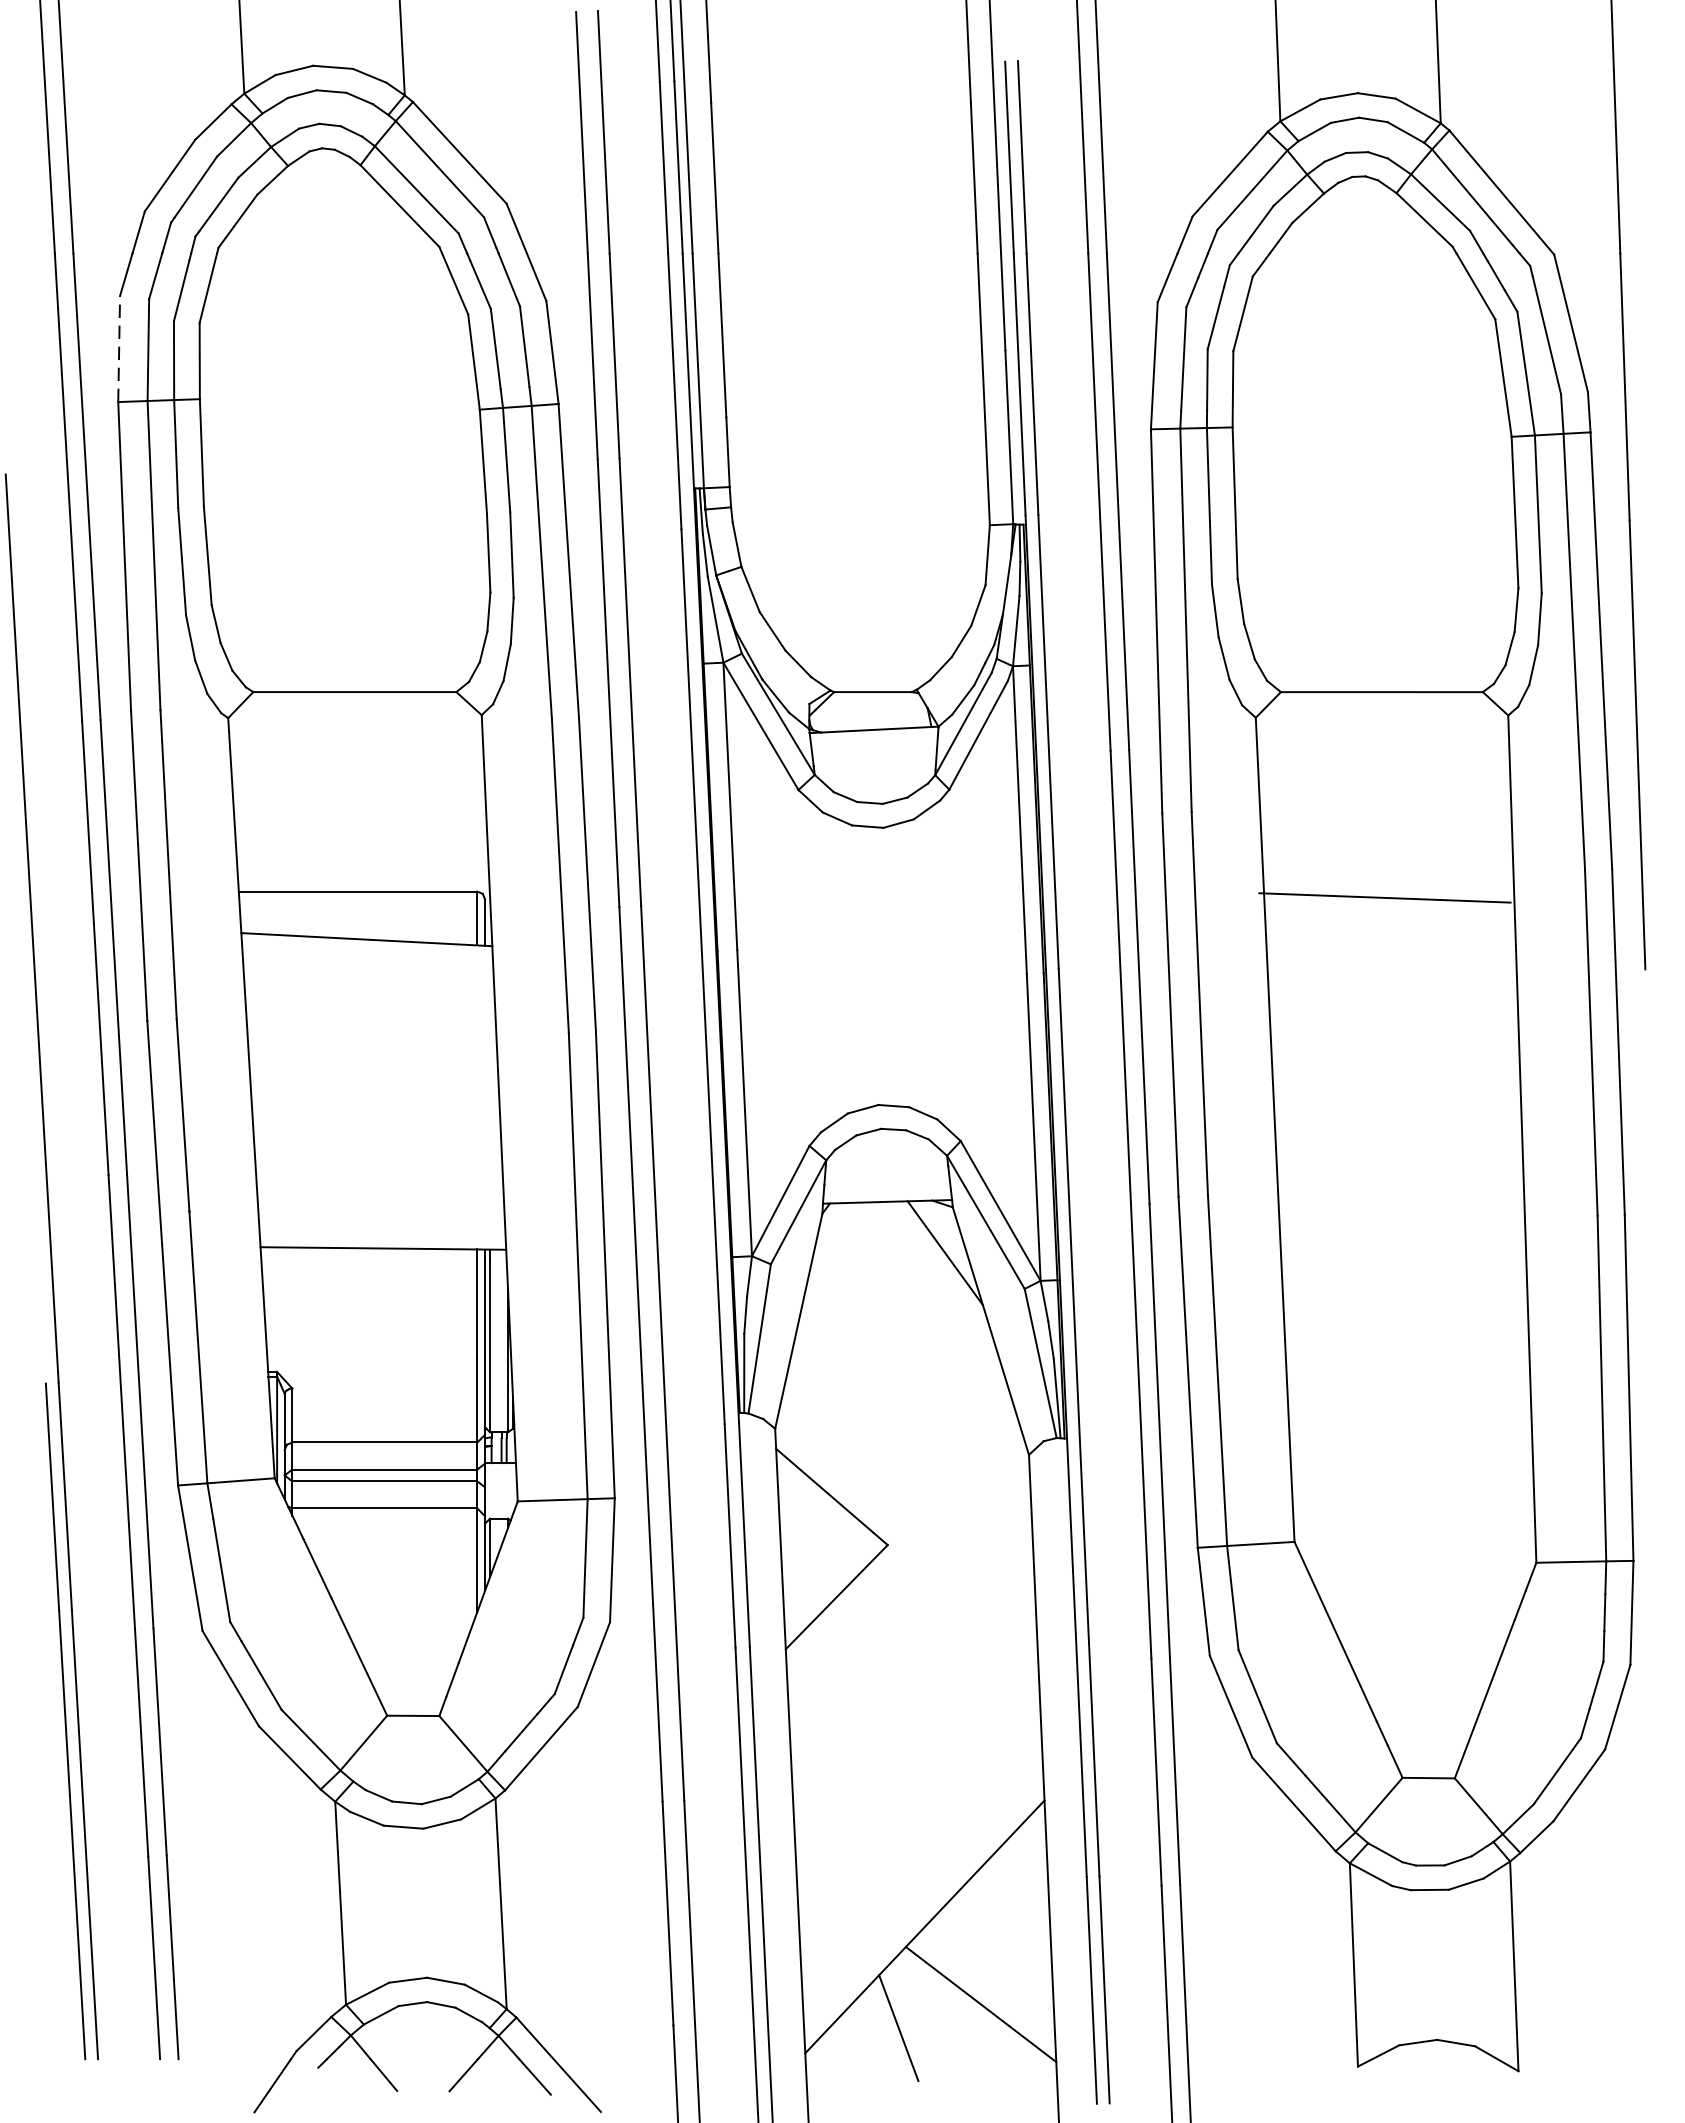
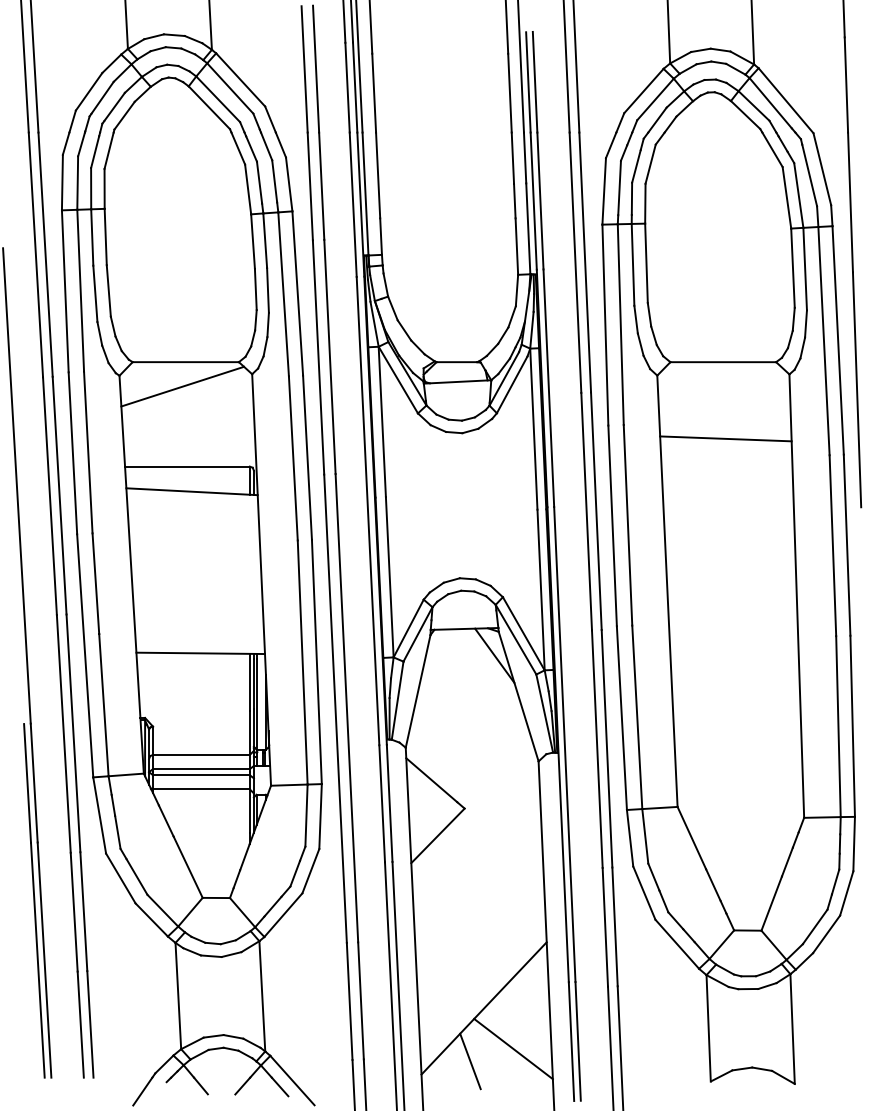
line: (119, 348) -> (62, 182), dashed -> solid
line: (348, 738) -> (182, 386), added
line: (1384, 897) -> (725, 438), moved

